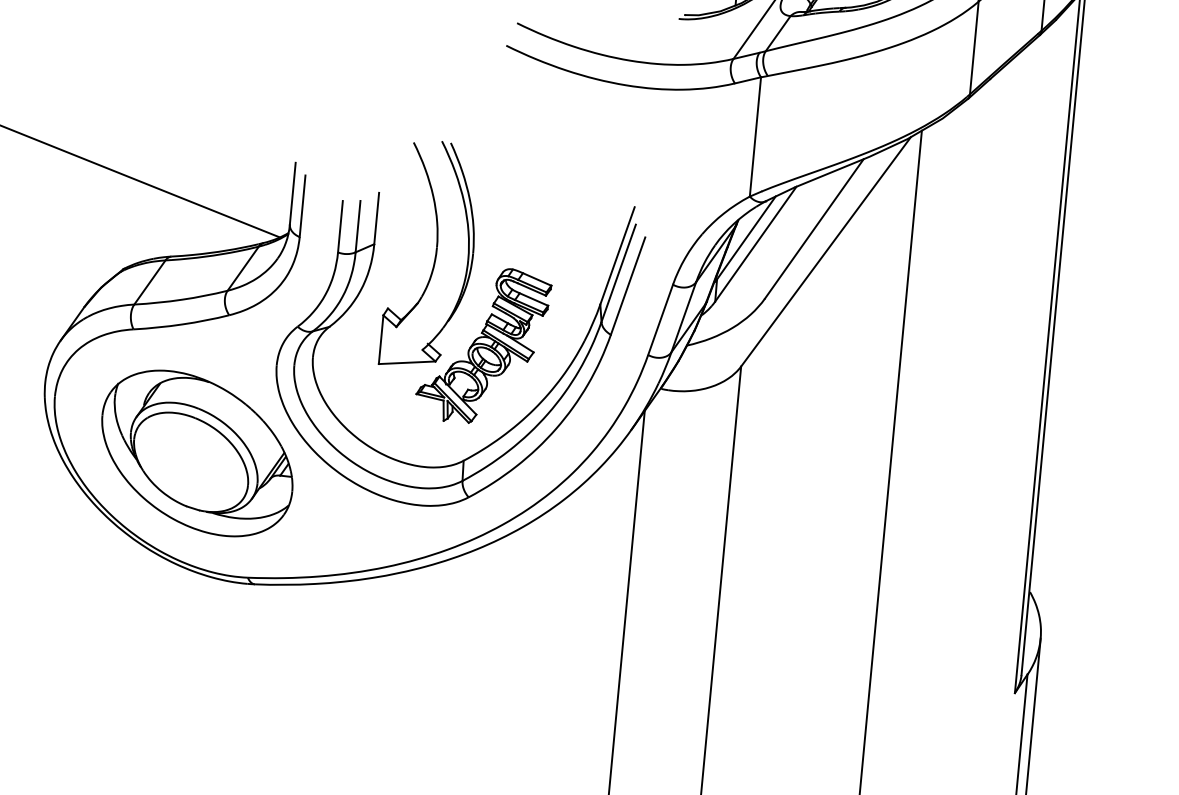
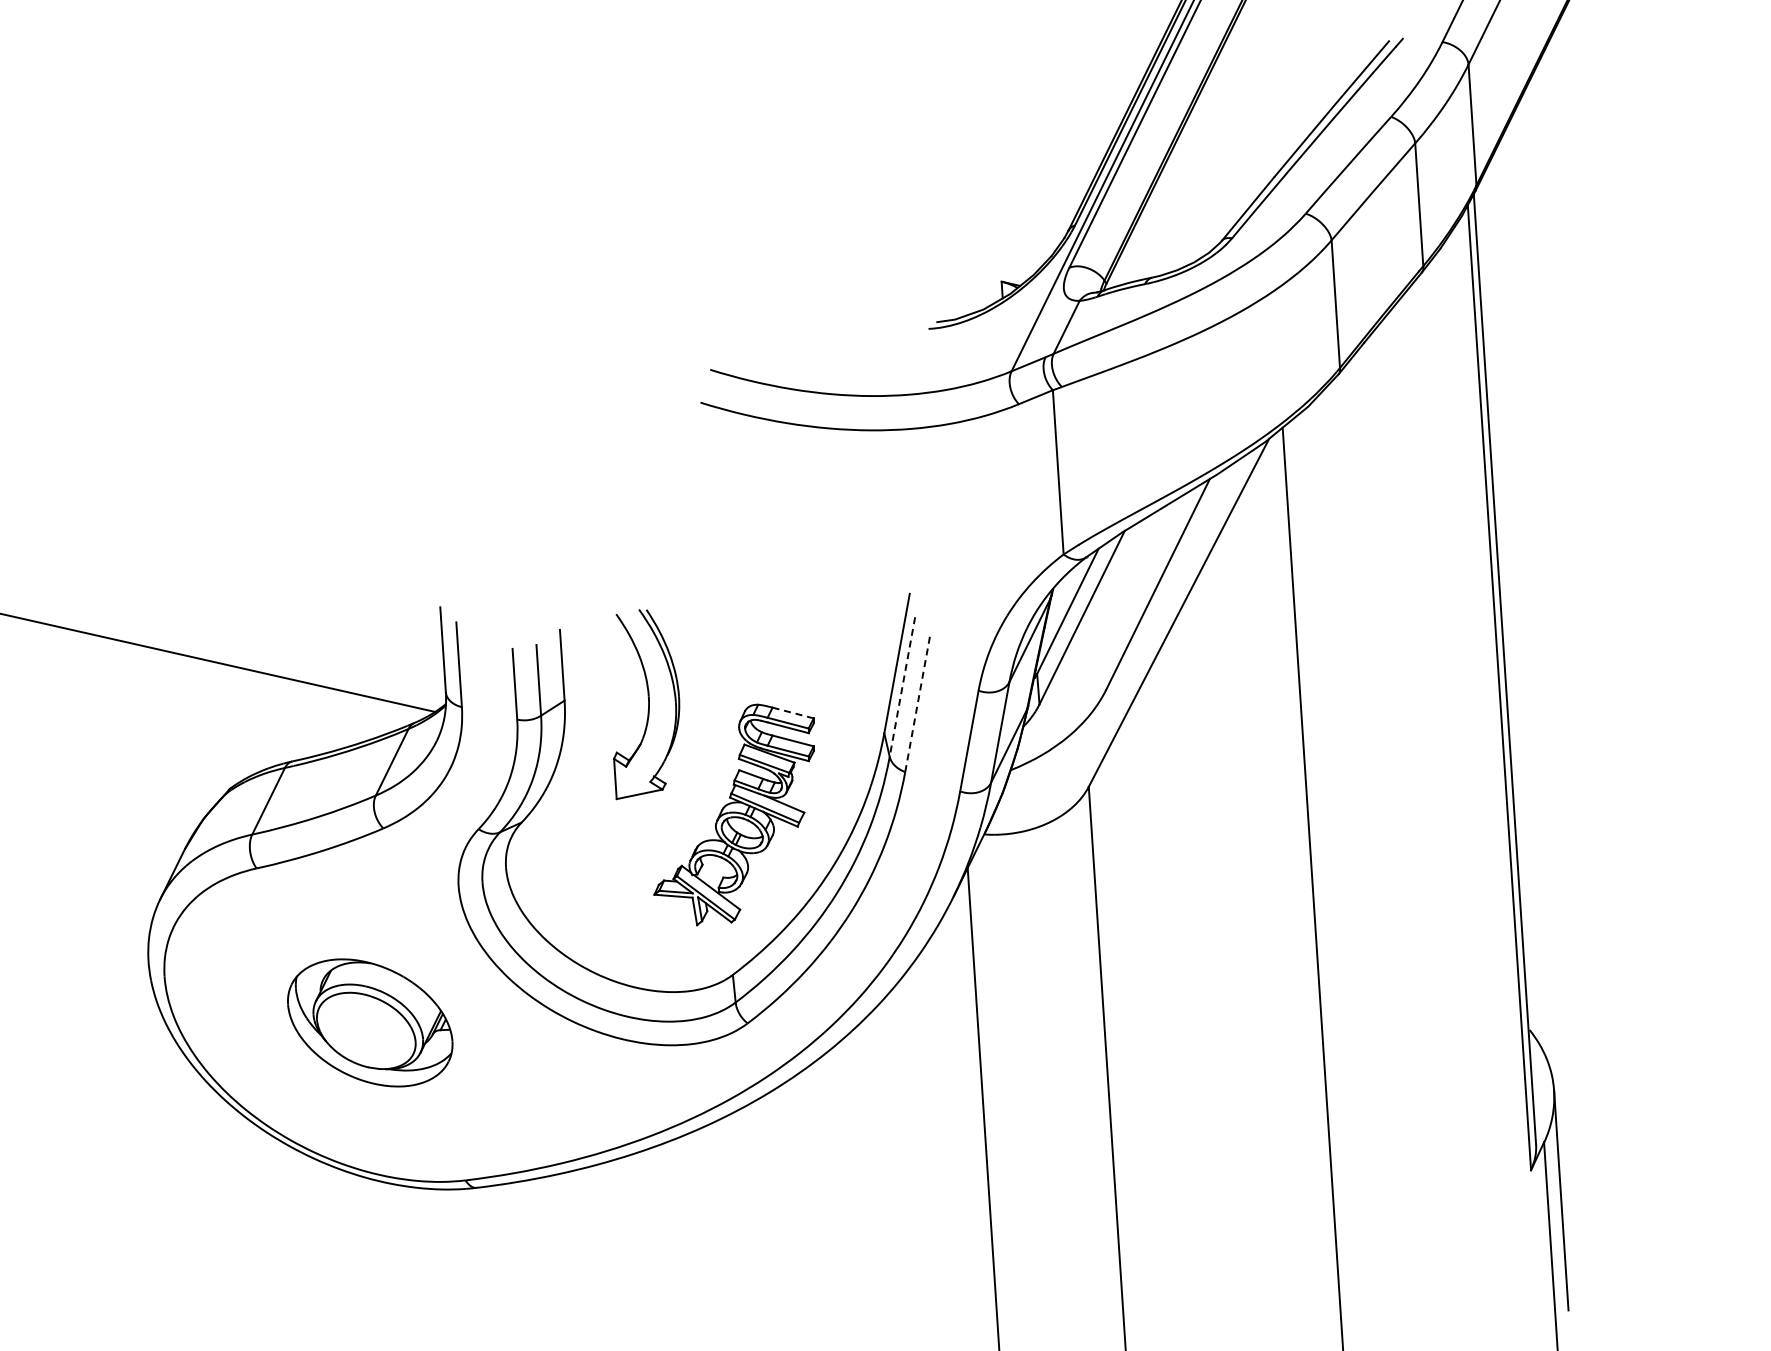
part: (432, 256) -> (646, 704), size x0.6
line: (618, 273) -> (902, 687), solid -> dashed
line: (536, 278) -> (792, 712), solid -> dashed
line: (627, 286) -> (917, 702), solid -> dashed
part: (197, 453) -> (370, 1022), size x0.6

